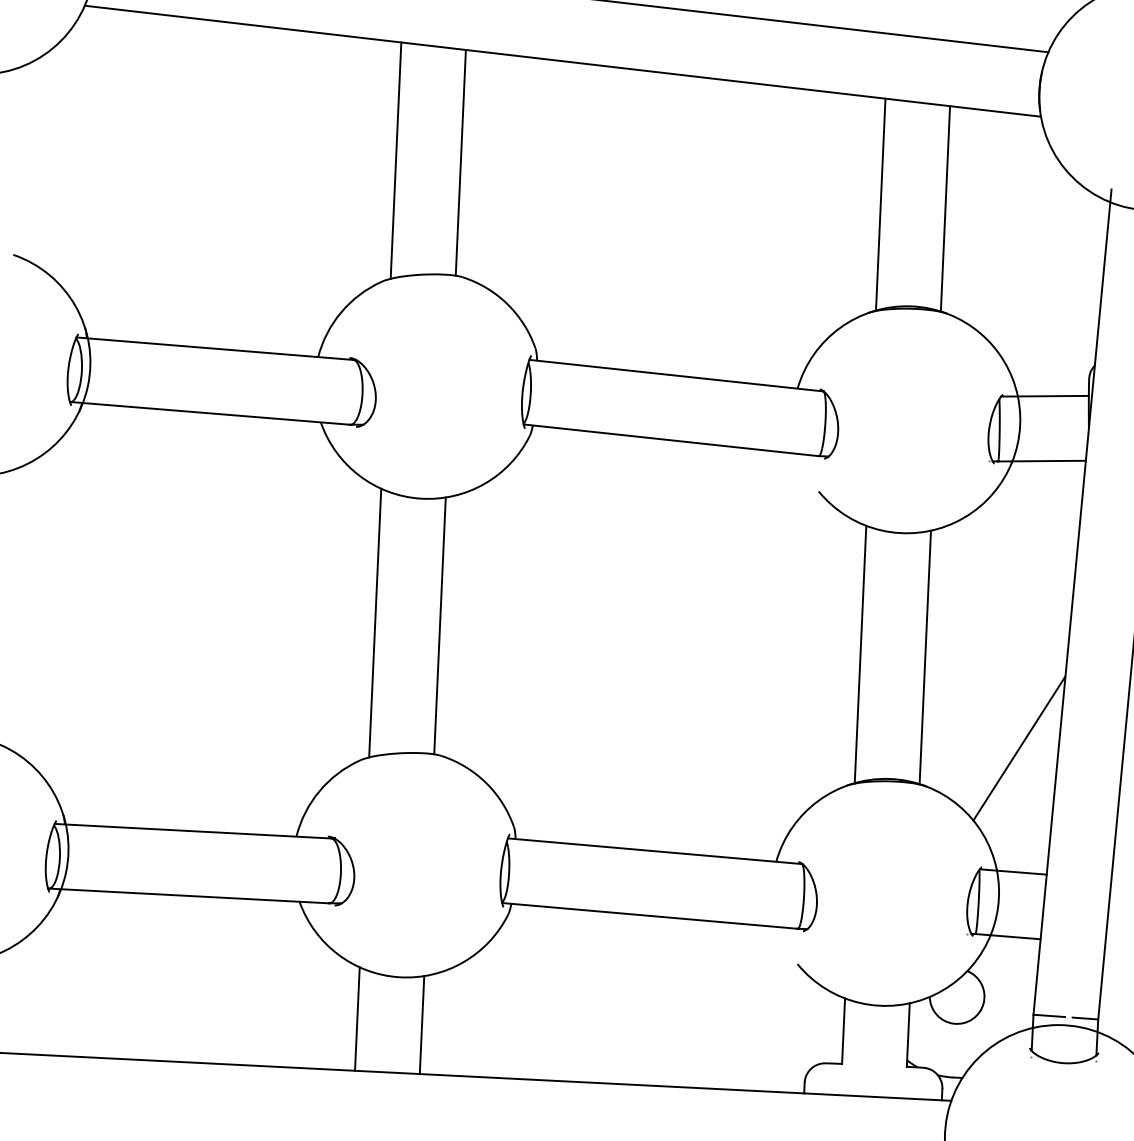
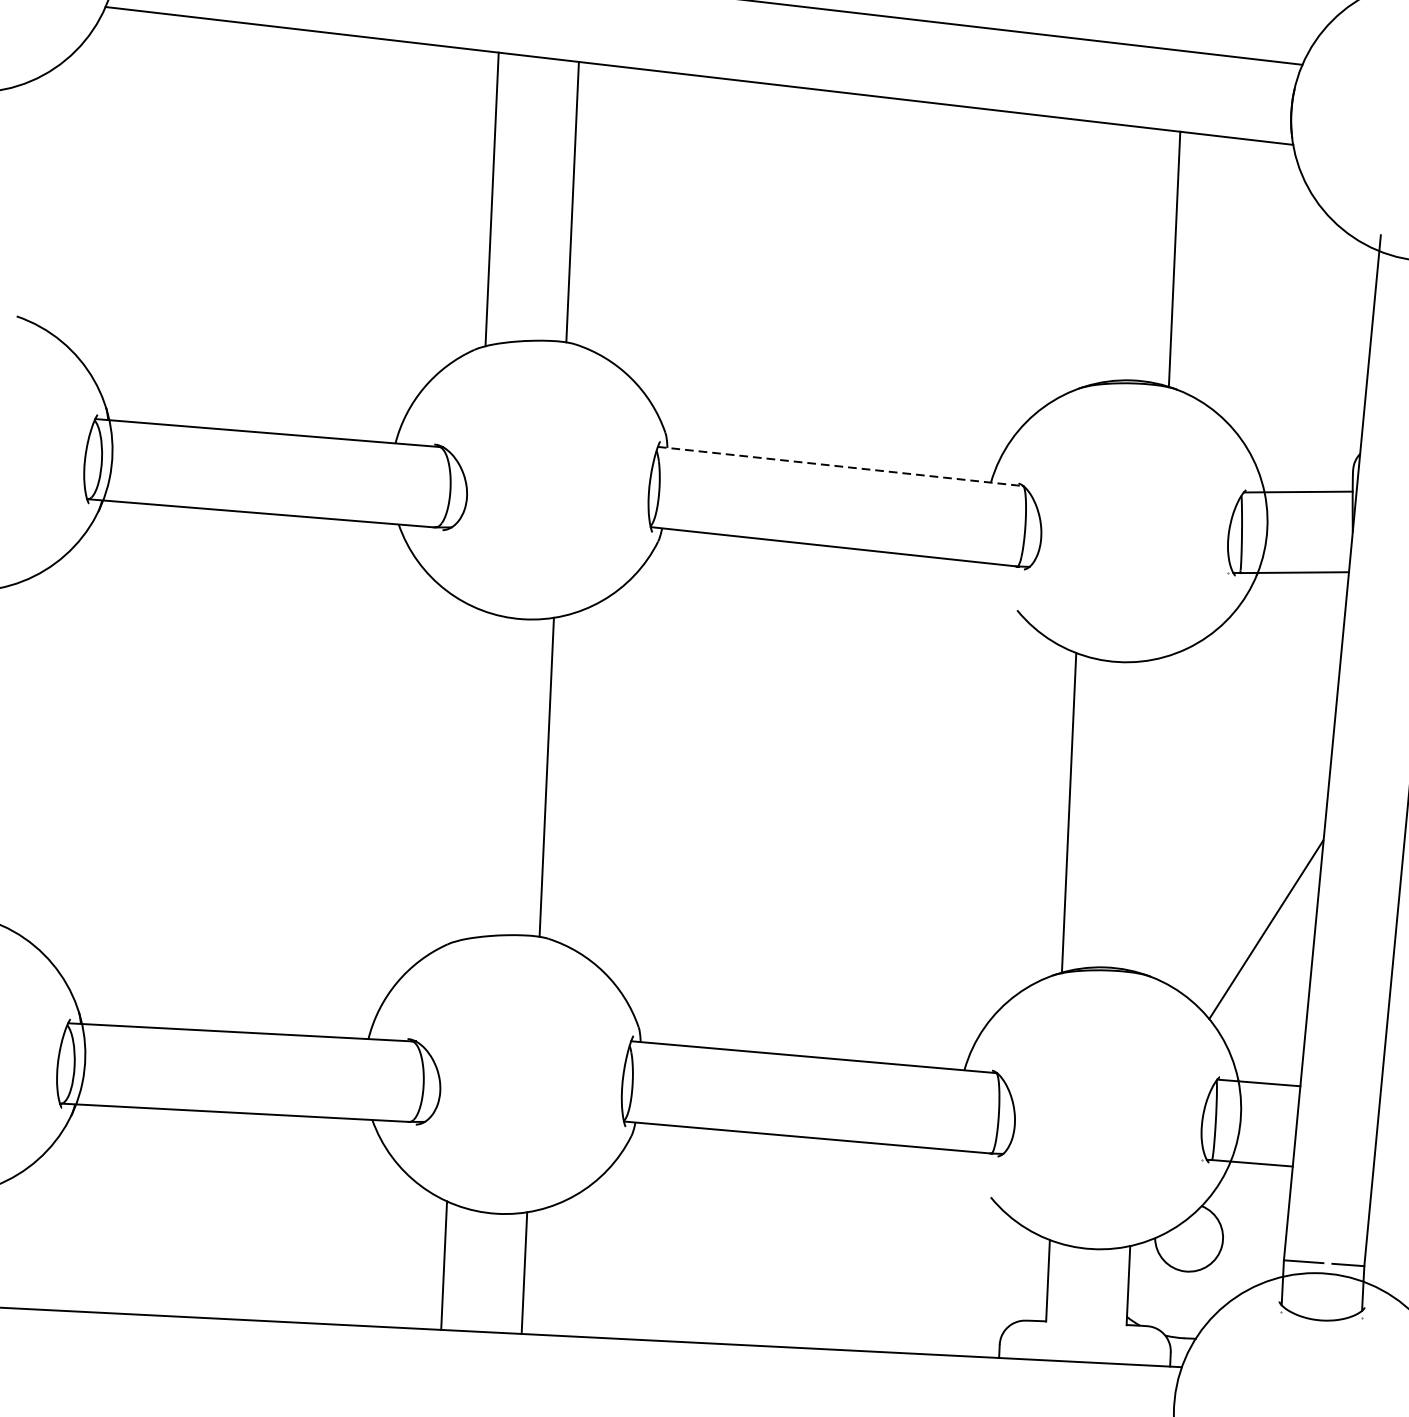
line: (880, 204) -> (1093, 253), removed
line: (676, 375) -> (840, 466), solid -> dashed
line: (375, 622) -> (466, 773), removed
line: (925, 657) -> (1149, 816), removed

